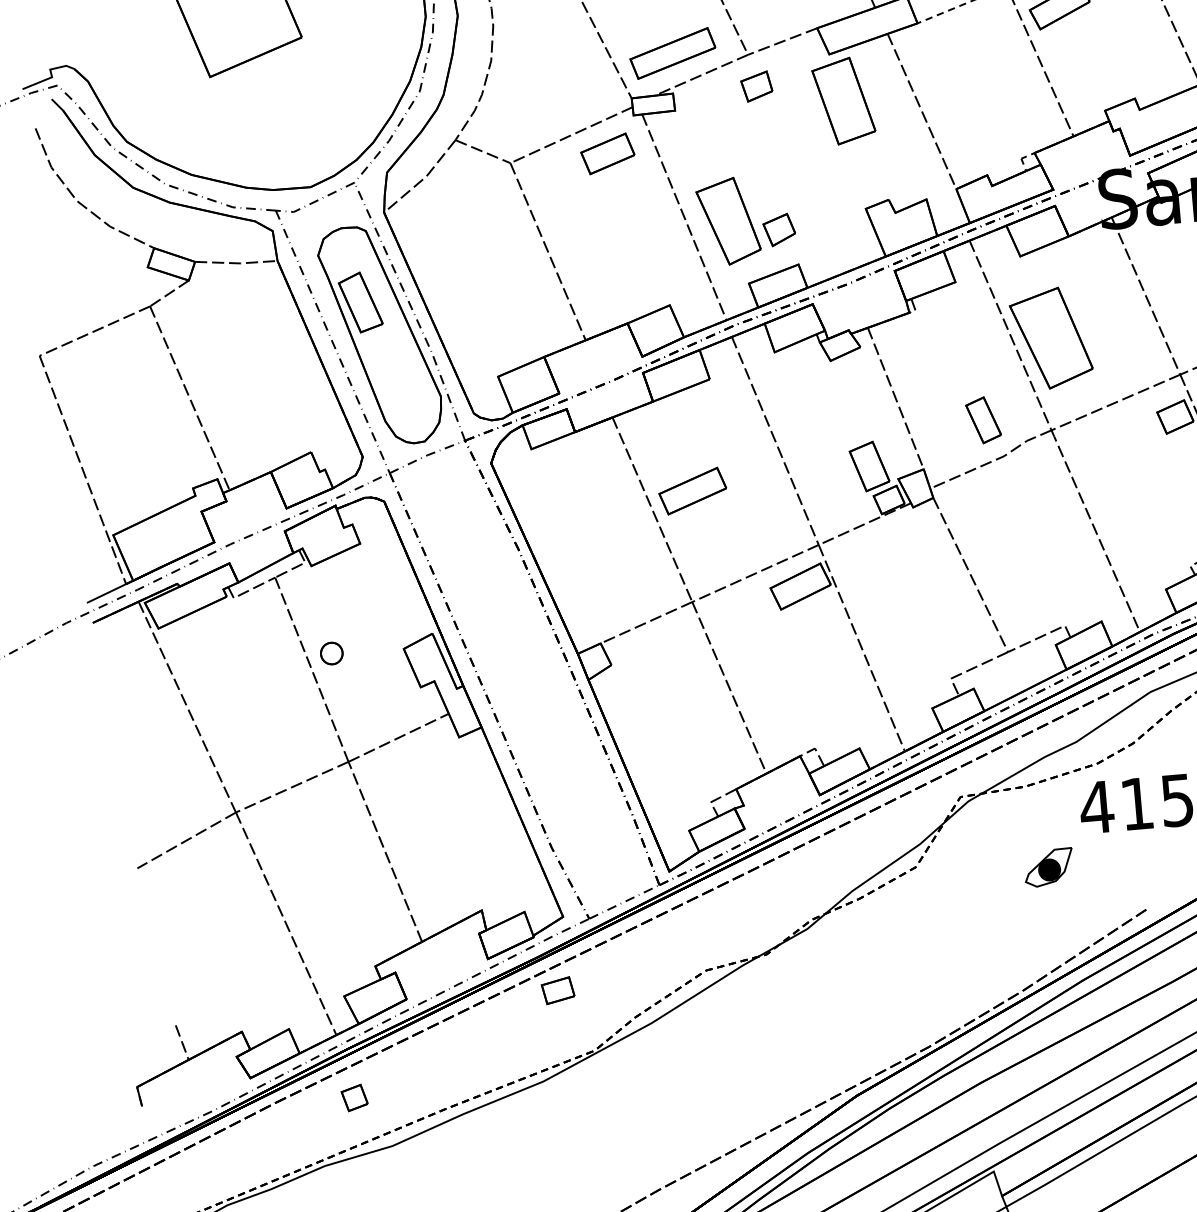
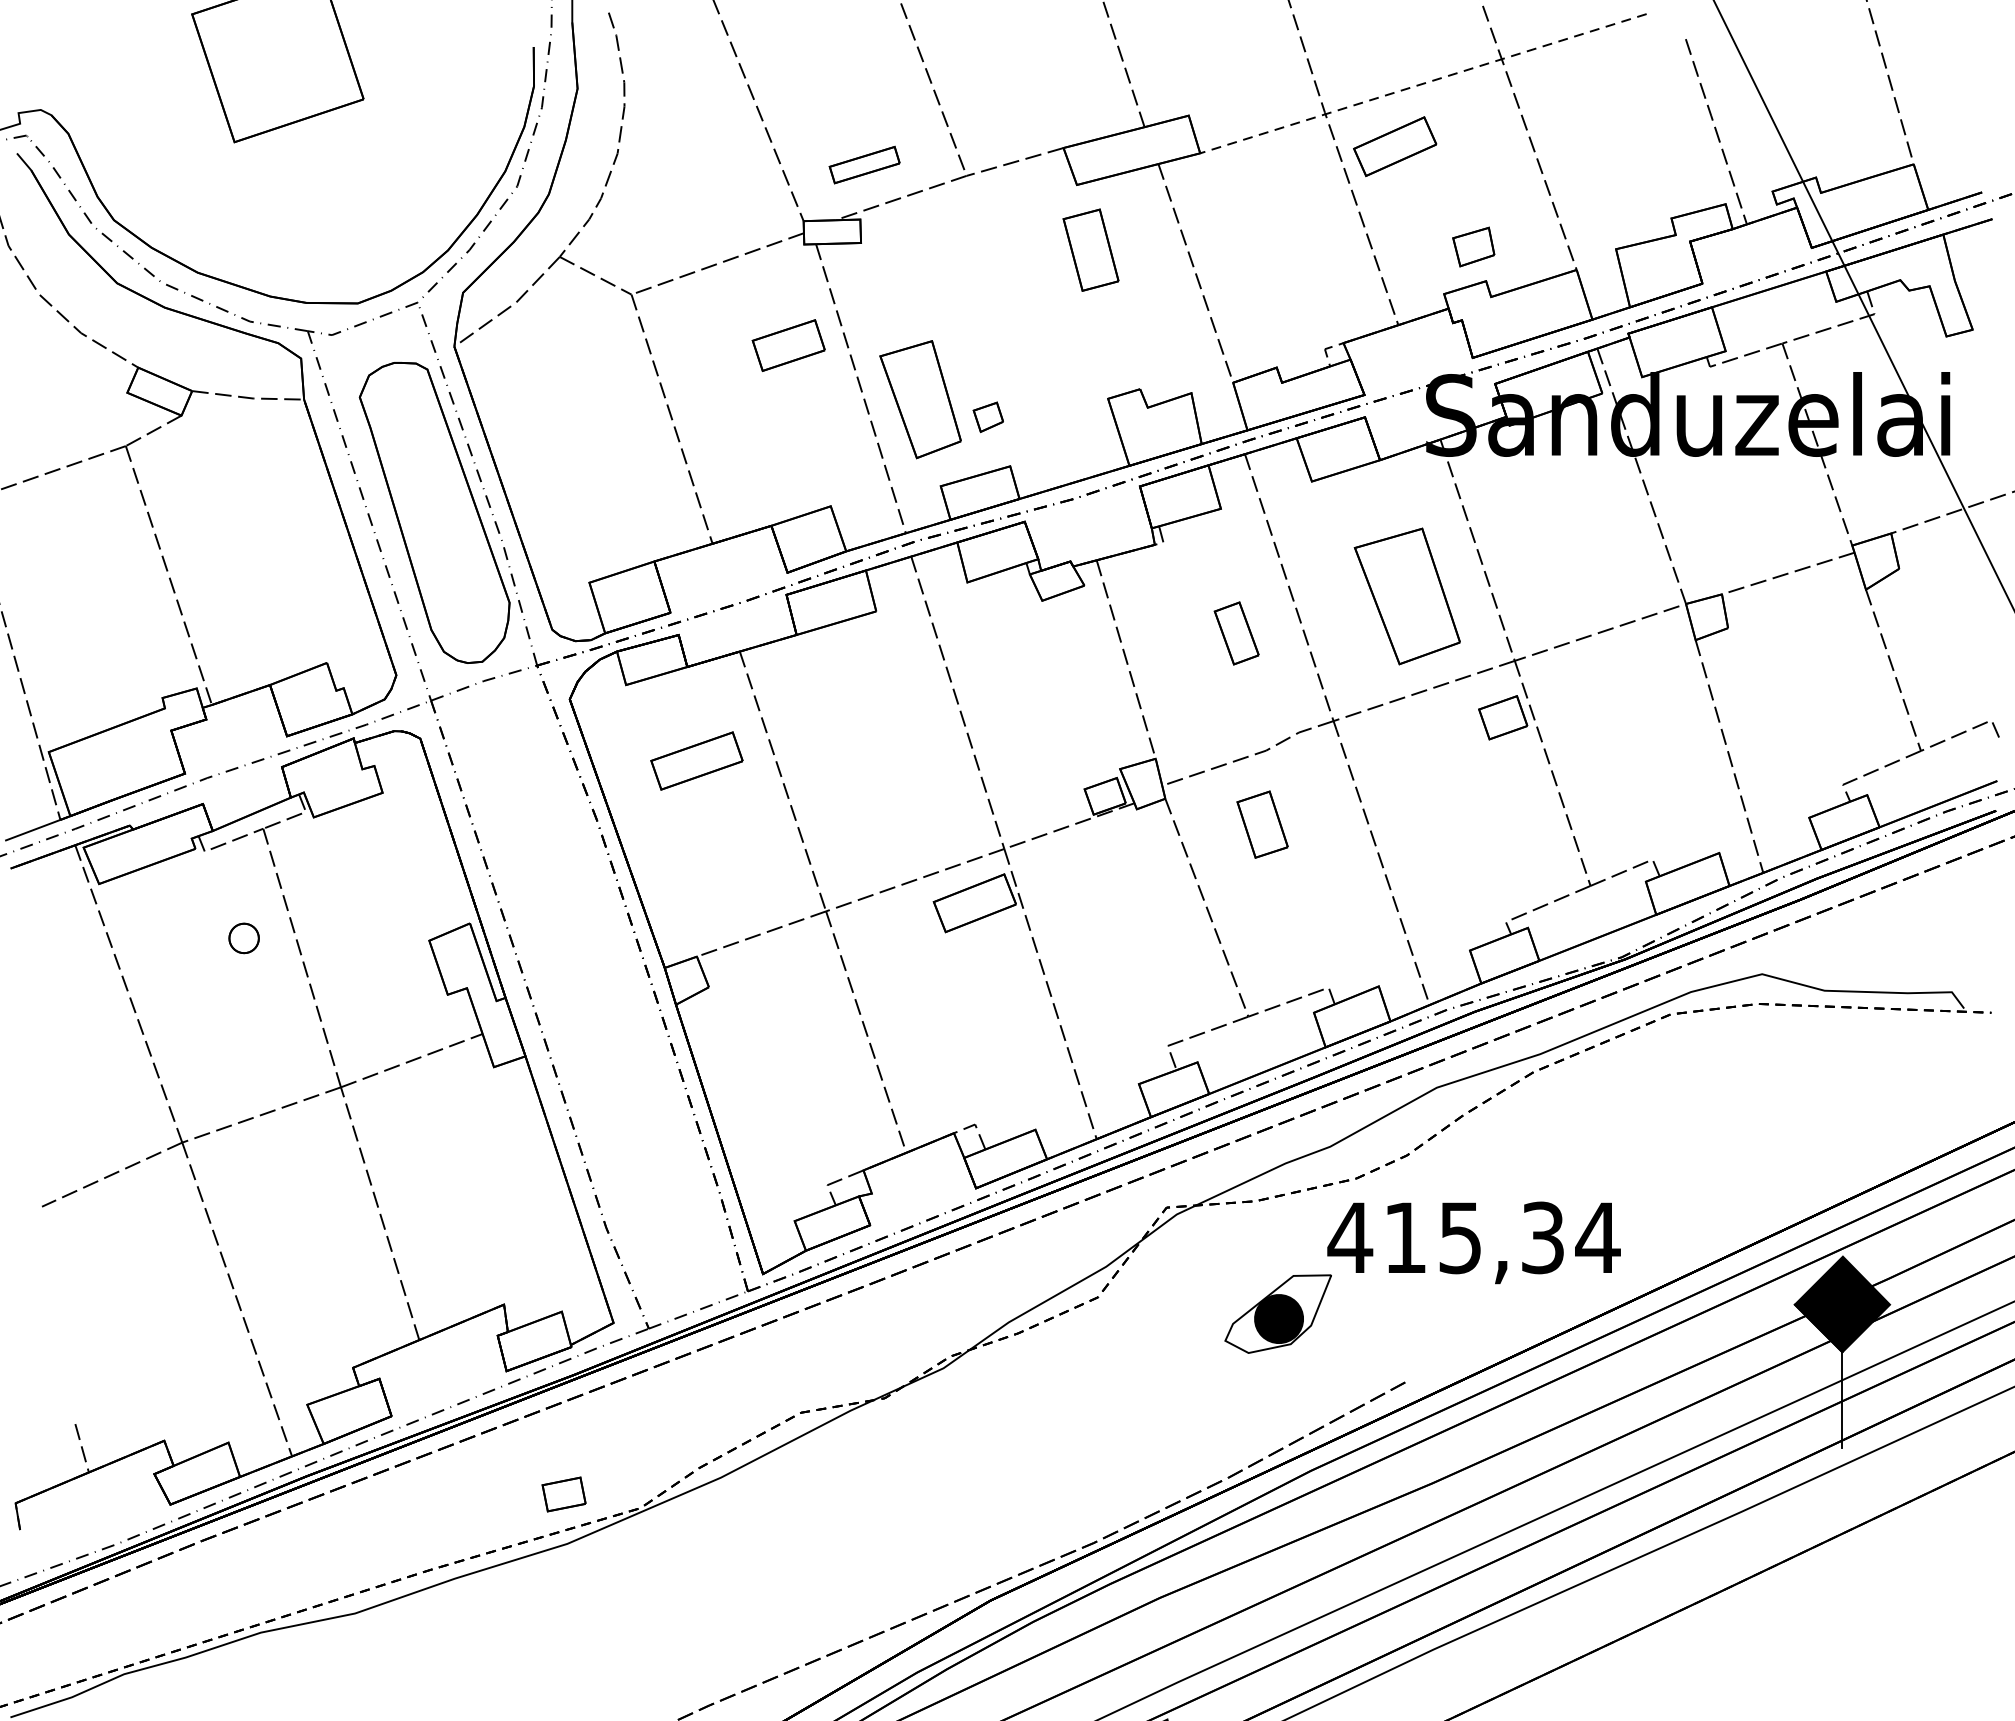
part: (672, 53) -> (864, 164), size x0.6
part: (756, 86) -> (1473, 246), moved
part: (843, 101) -> (1090, 250), size x0.7
part: (607, 153) -> (788, 345), moved
part: (779, 230) -> (988, 417), size x0.7
part: (360, 302) -> (411, 465), removed
part: (1050, 338) -> (1406, 596), moved
part: (983, 420) -> (1236, 633), moved
part: (869, 466) -> (1262, 824), moved
part: (692, 490) -> (696, 760), moved
part: (331, 653) -> (243, 938), moved
part: (1049, 867) -> (1278, 1313), size x1.6
part: (557, 990) -> (563, 1494), moved
part: (354, 1097) -> (309, 1543), removed

